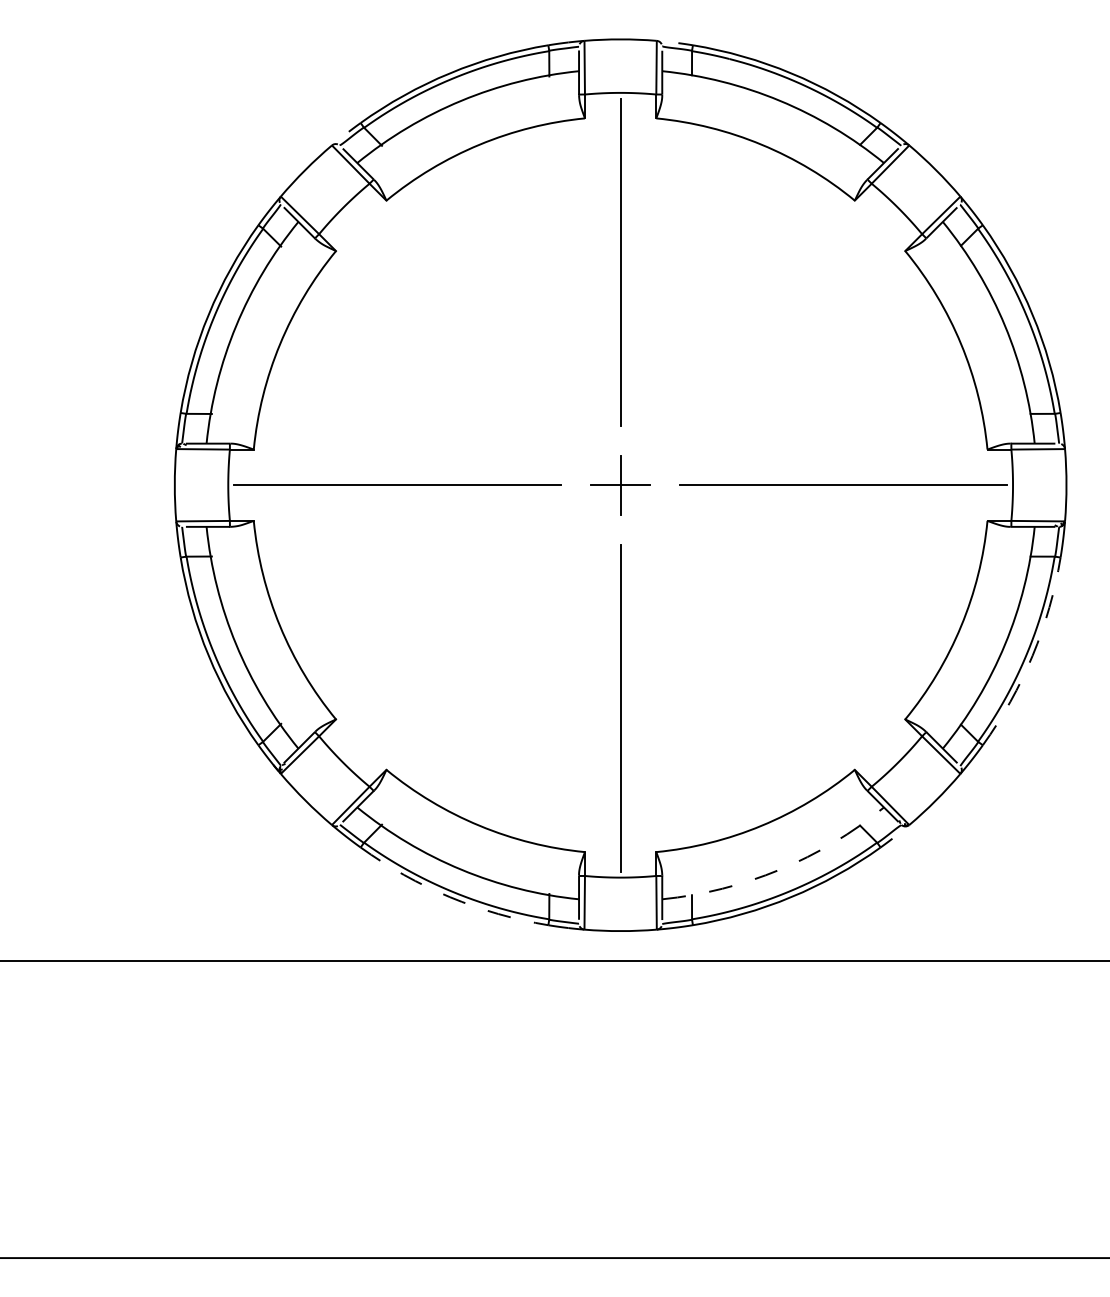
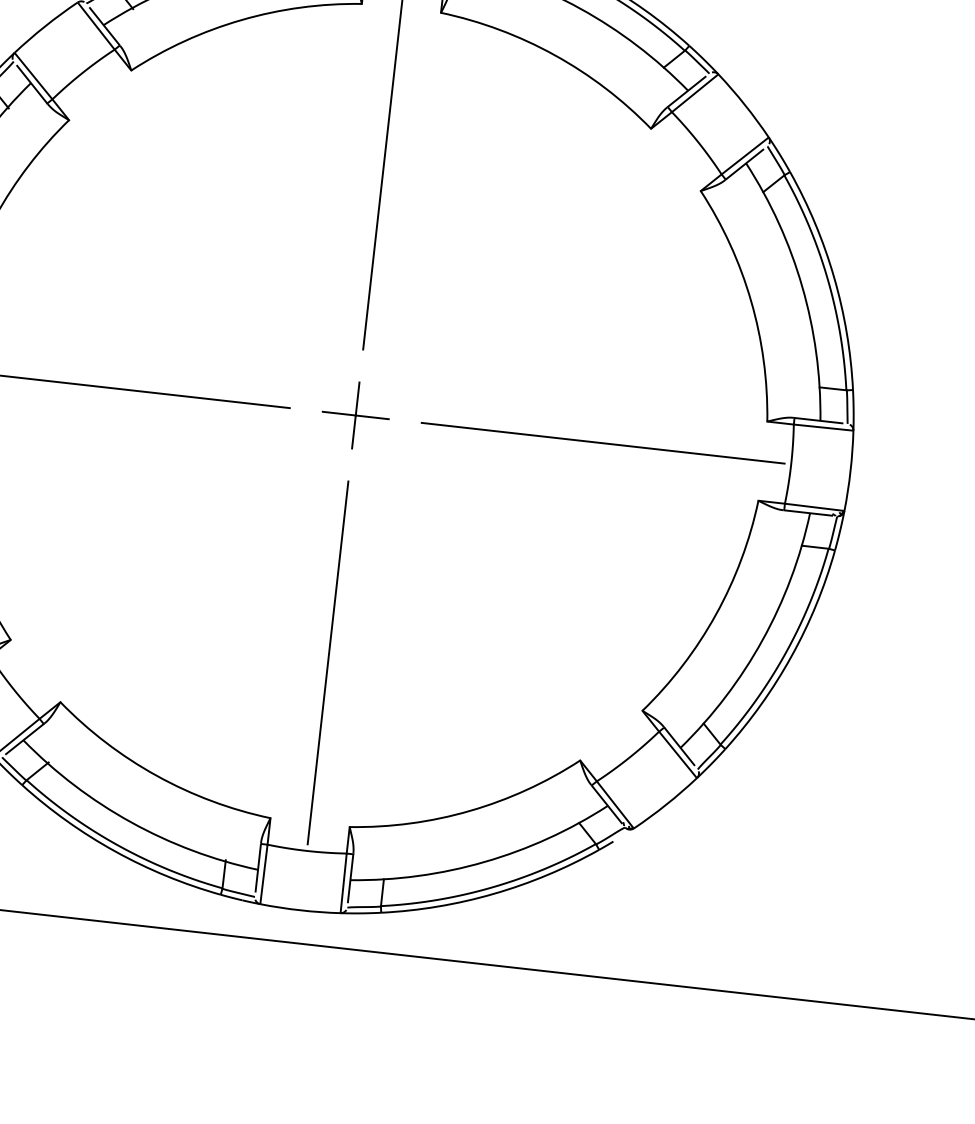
arc: (1032, 655) -> (791, 655), dashed -> solid
arc: (779, 869) -> (484, 861), dashed -> solid
arc: (450, 897) -> (115, 851), dashed -> solid

